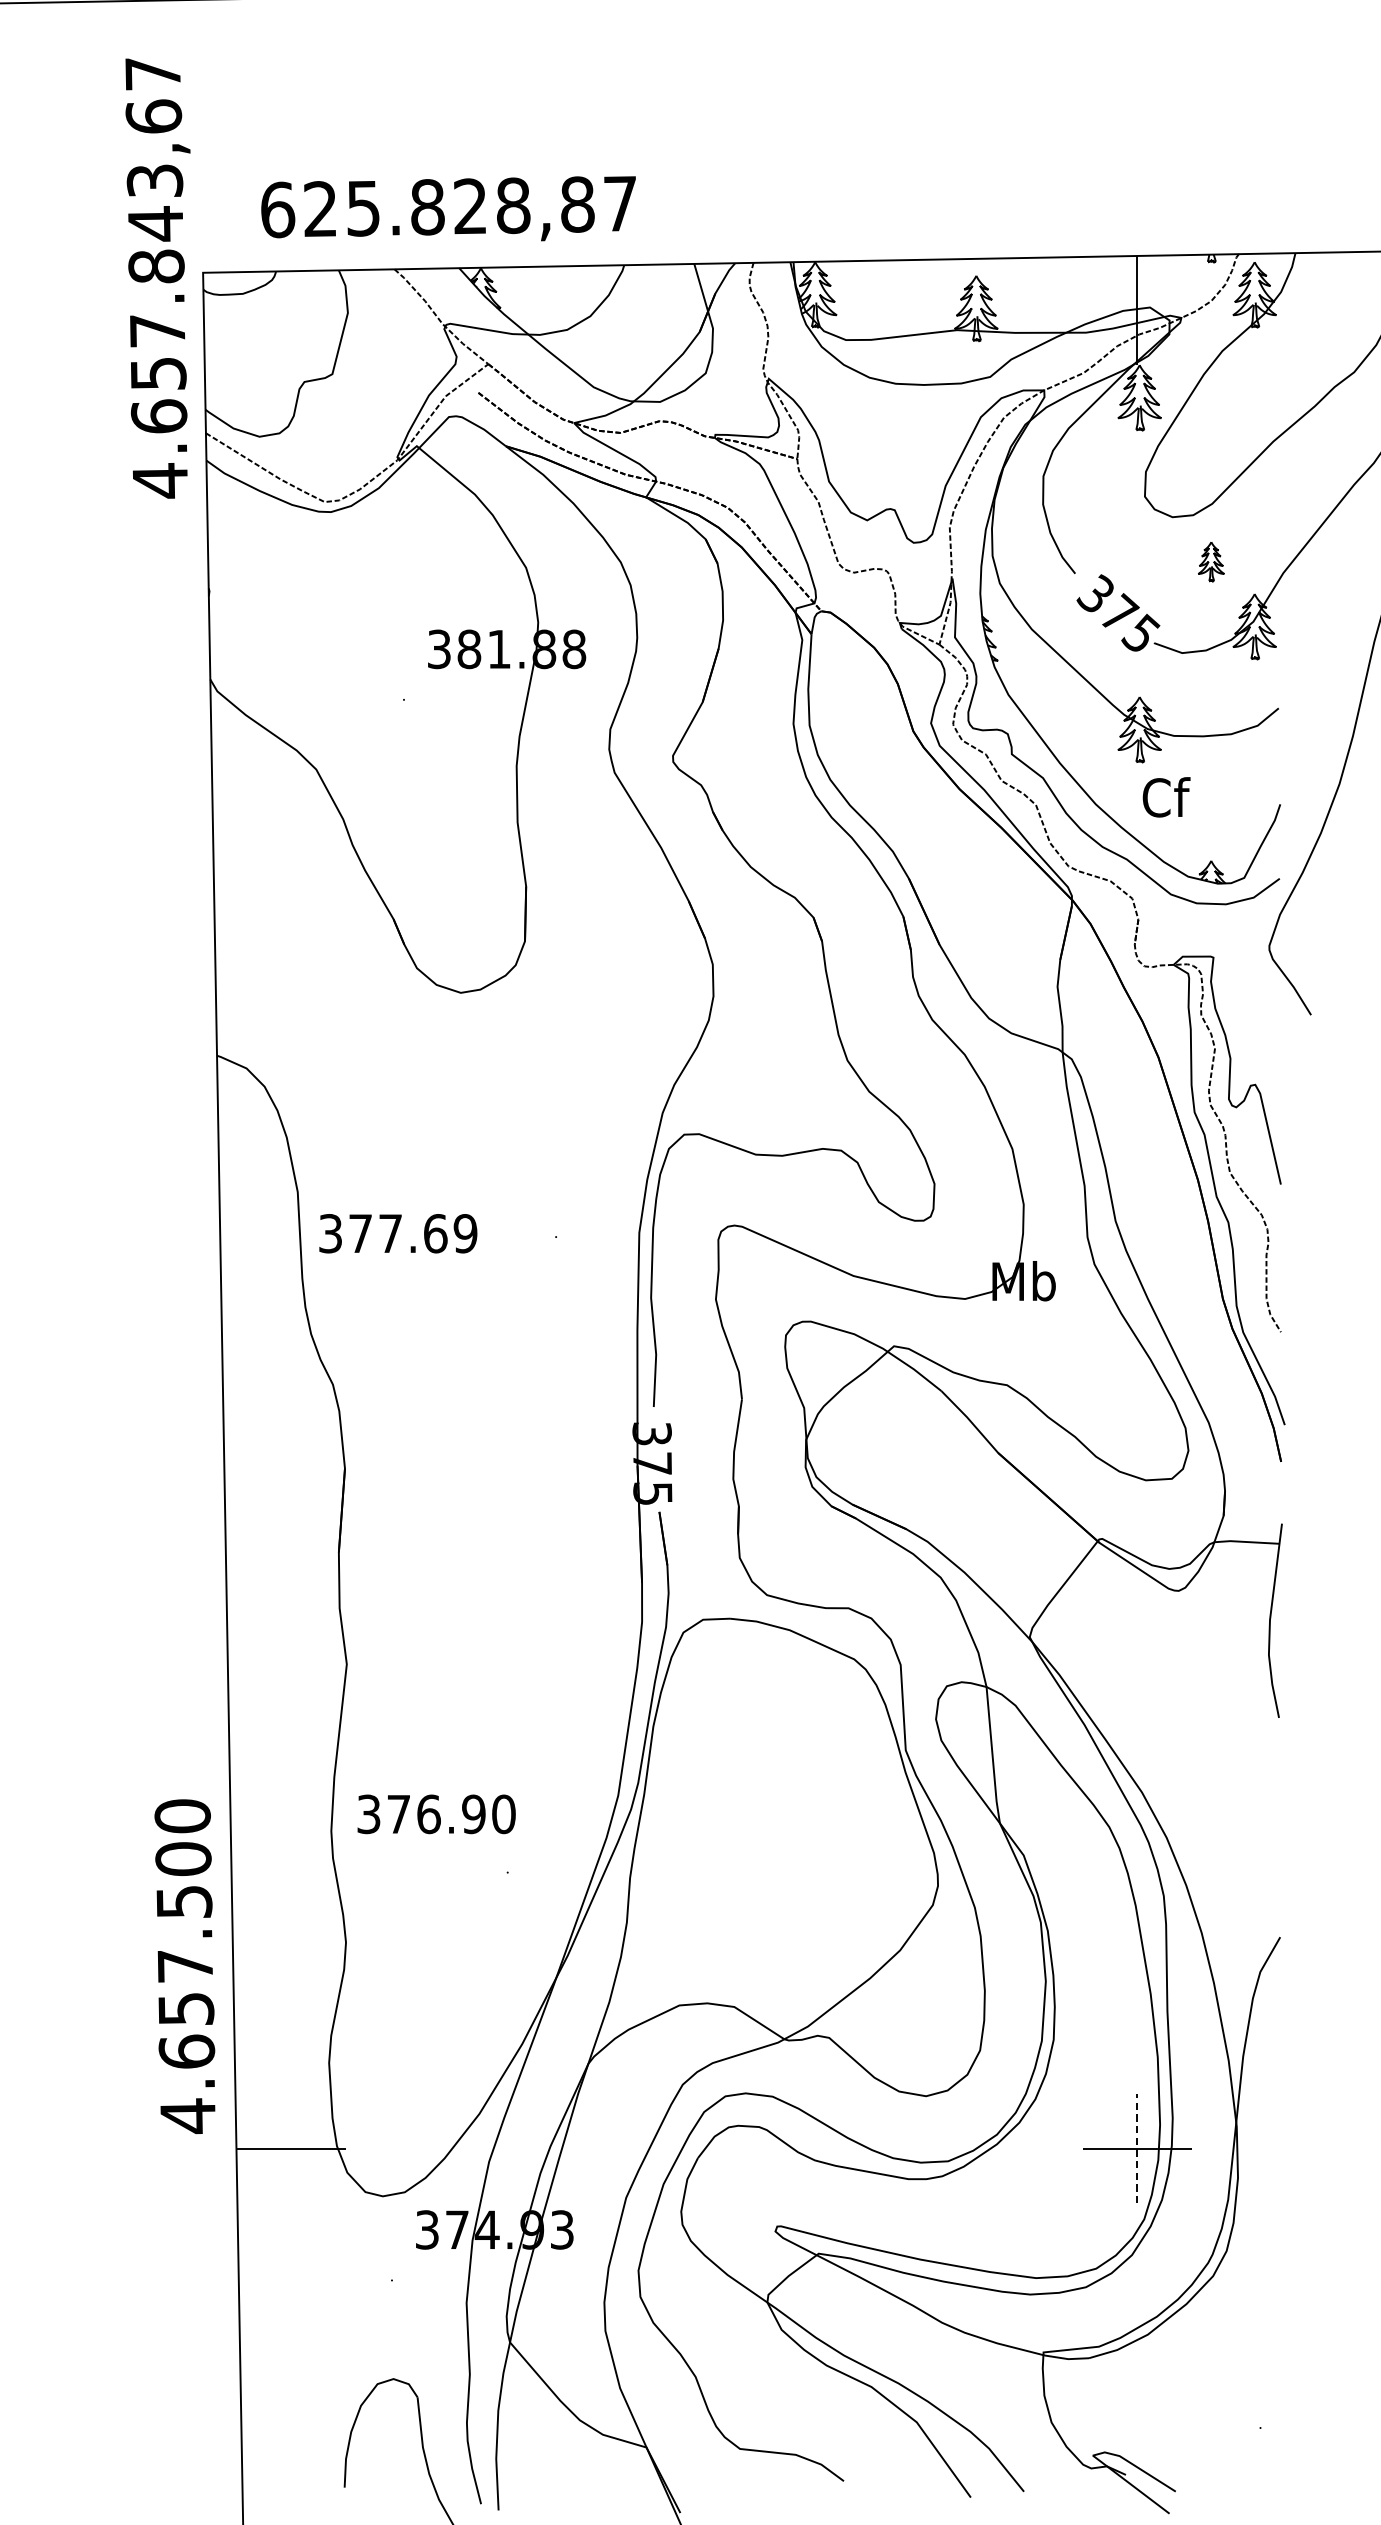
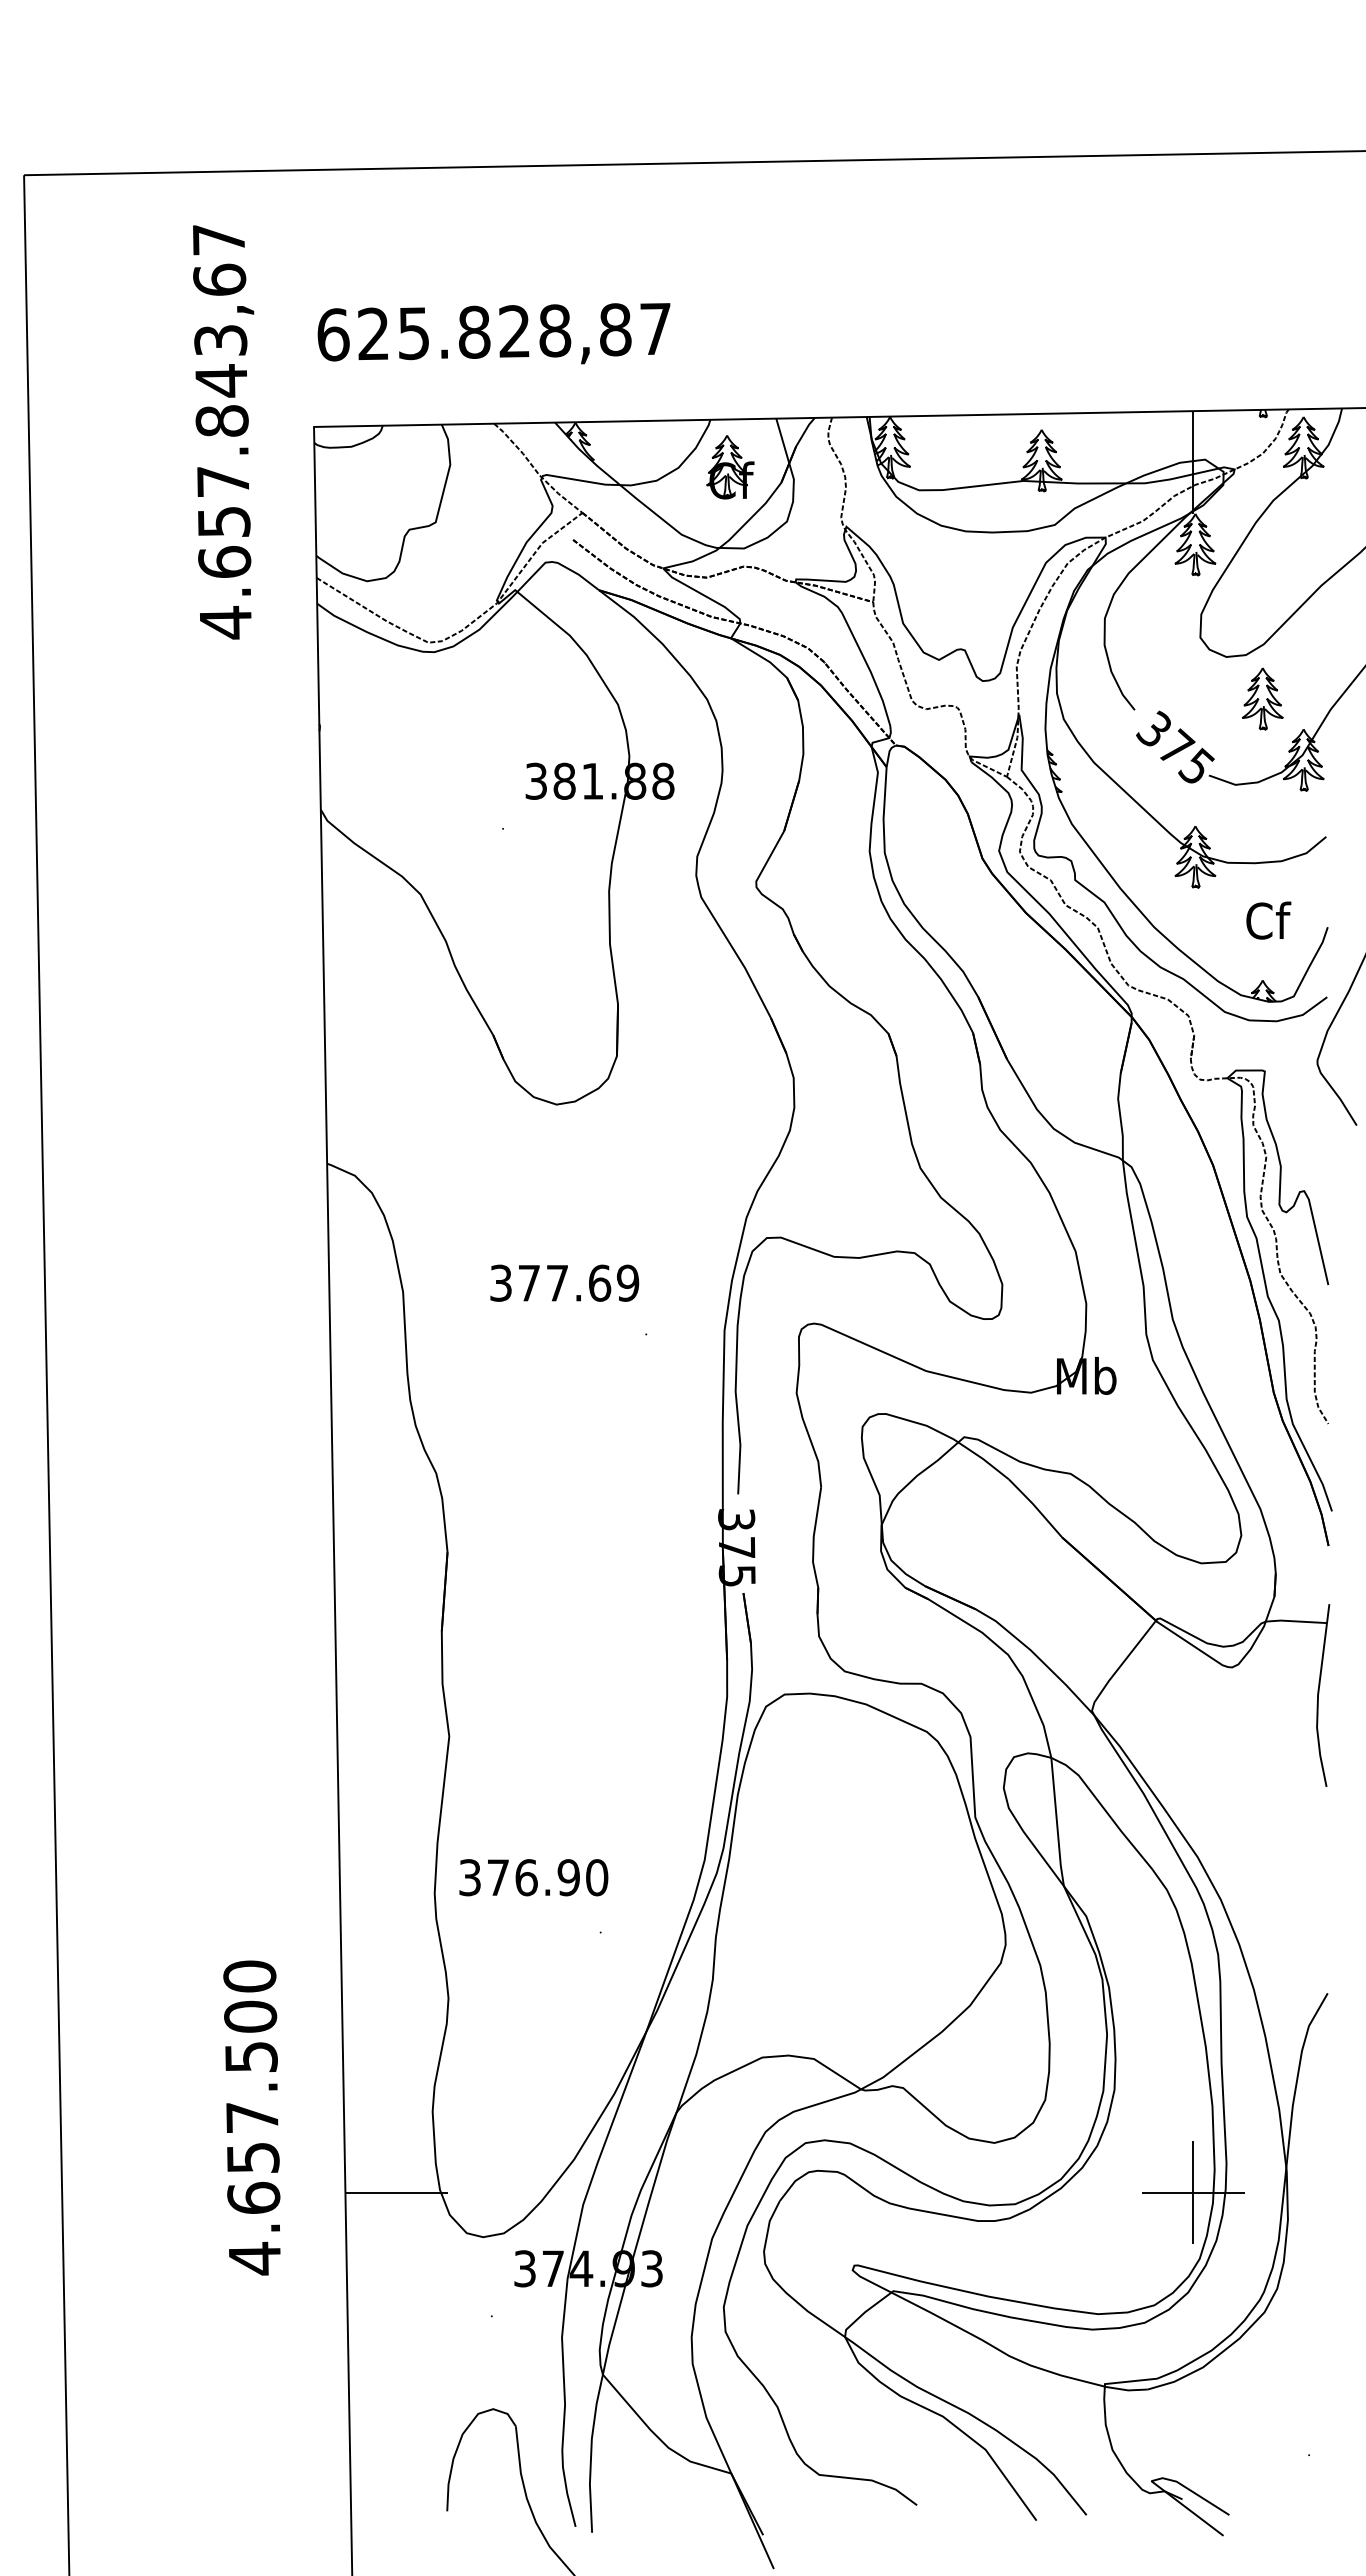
text: (448, 208) -> (493, 333), moved
text: (157, 278) -> (223, 432), moved
part: (645, 315) -> (730, 467), added
part: (1210, 561) -> (1262, 698), size x1.67
text: (1166, 797) -> (1268, 920), moved
text: (398, 1232) -> (564, 1282), moved
text: (184, 1966) -> (251, 2117), moved
line: (1137, 2148) -> (1193, 2192), dashed -> solid

